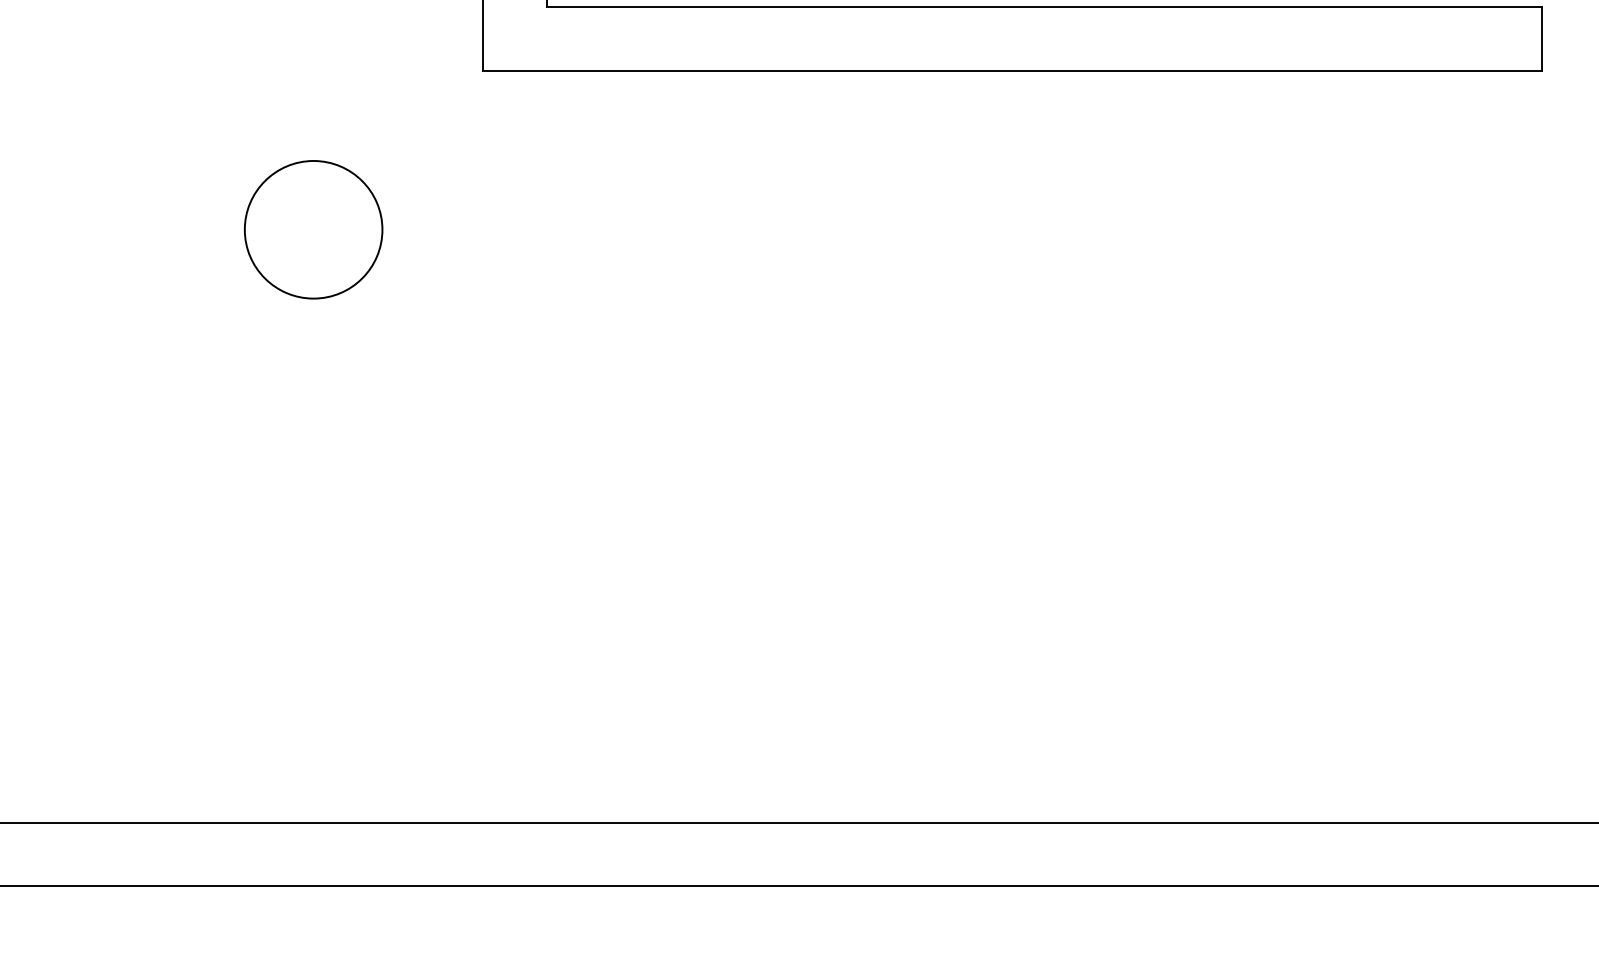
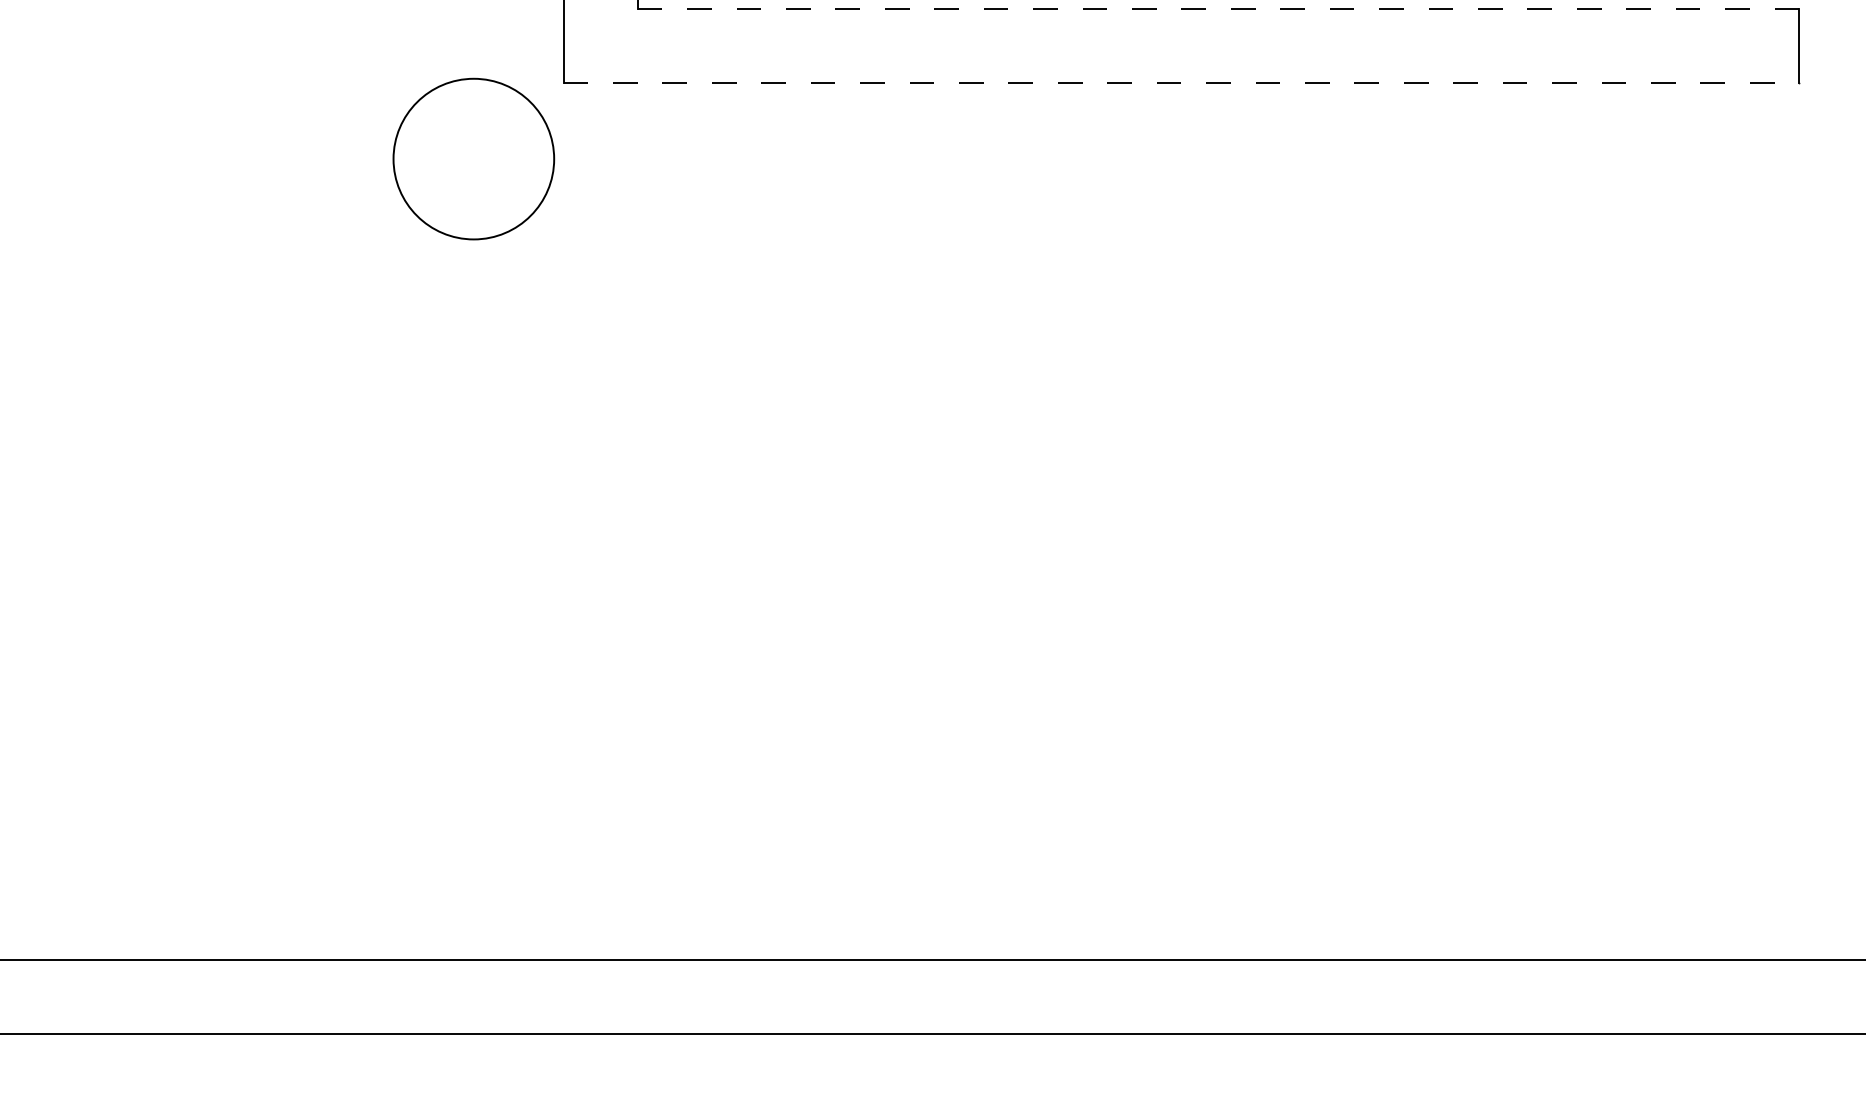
line: (1044, 7) -> (1218, 8), solid -> dashed
line: (1012, 70) -> (1181, 82), solid -> dashed
circle: (313, 229) -> (473, 158), moved

